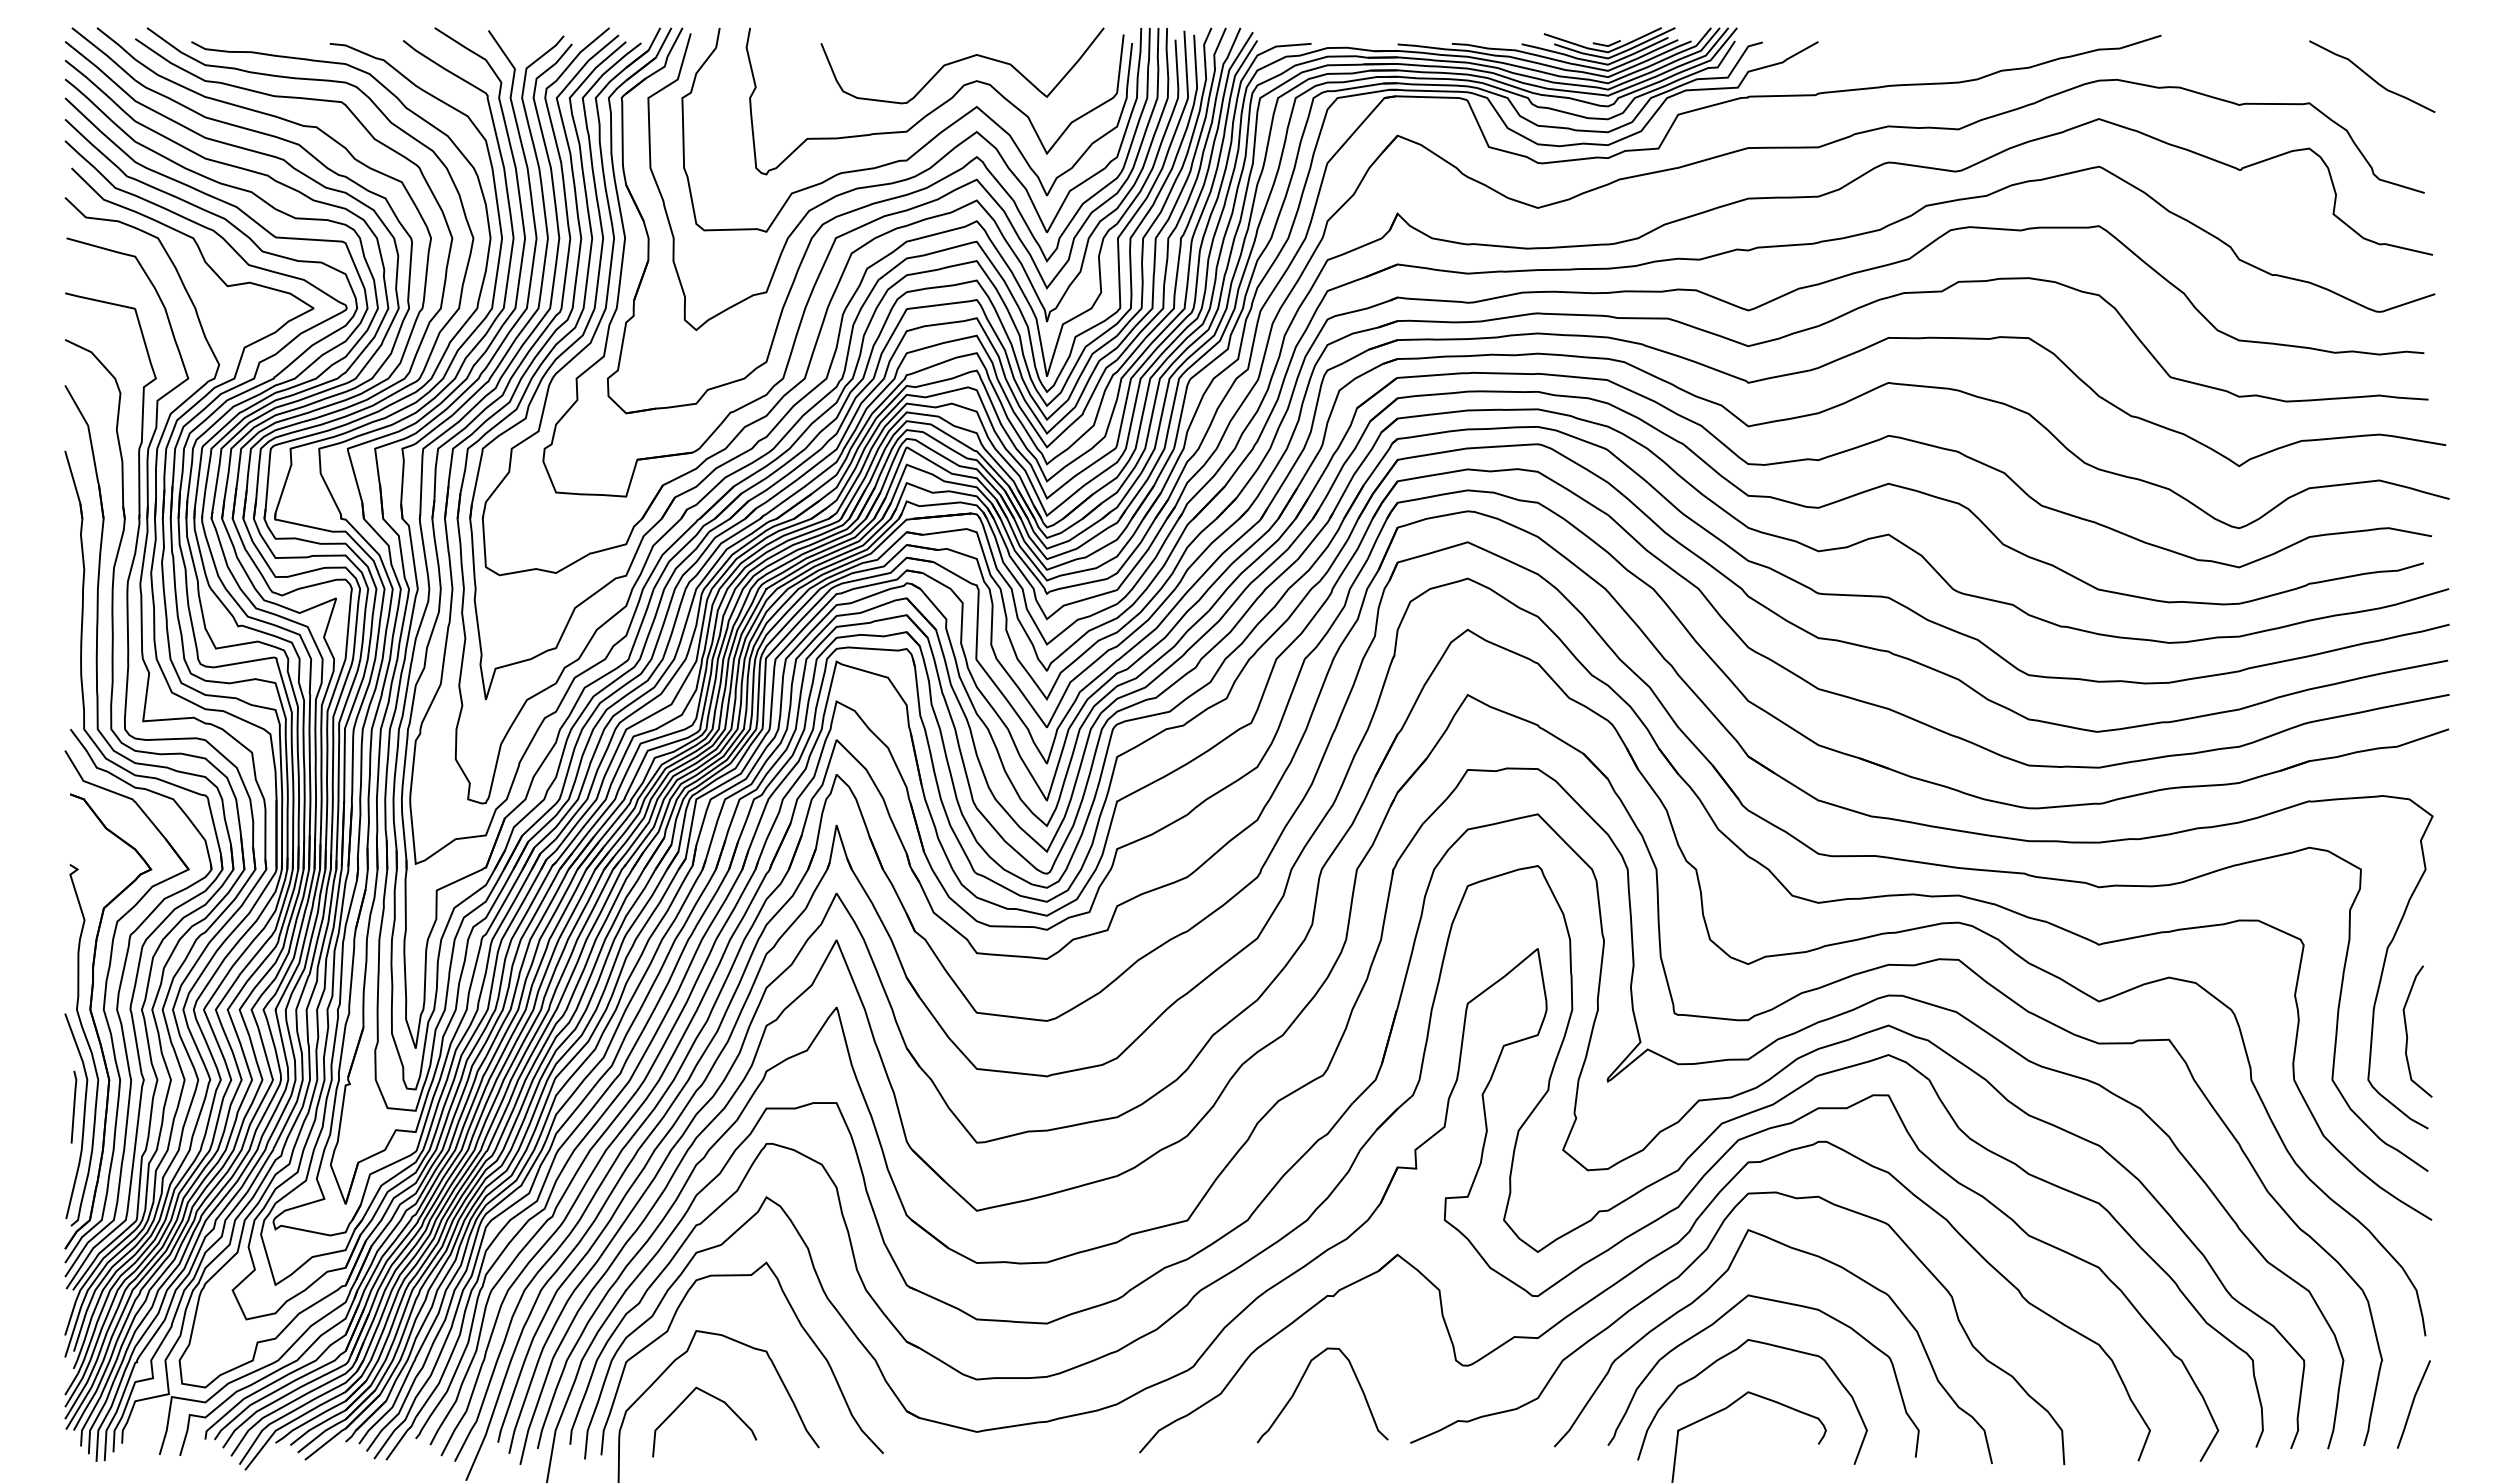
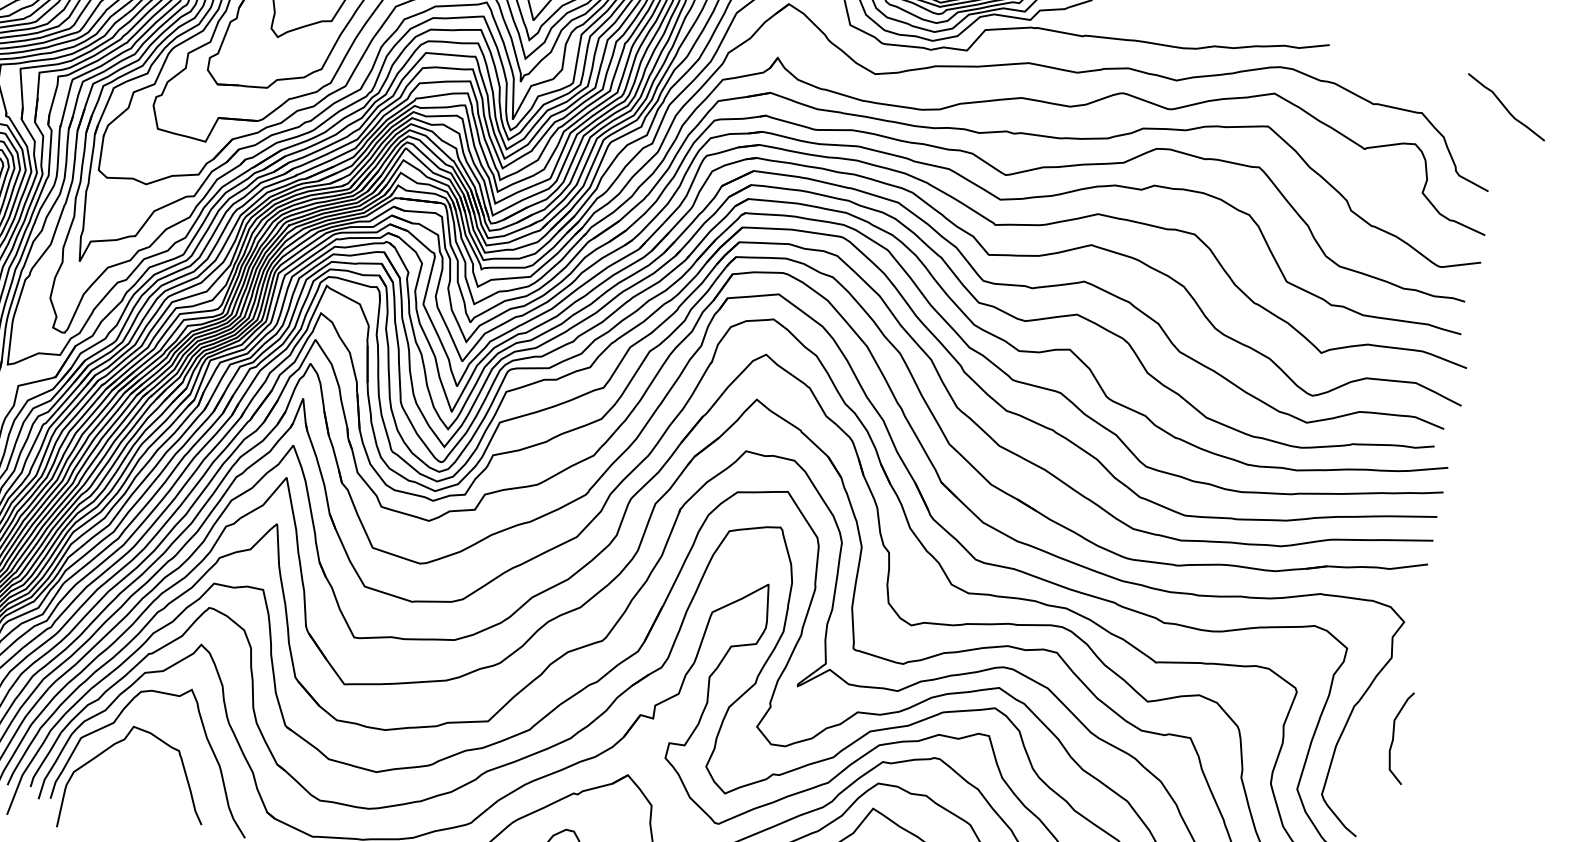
curve: (2371, 76) -> (1505, 107), moved
curve: (2407, 1031) -> (1394, 735), moved
curve: (716, 1399) -> (137, 776), removed

